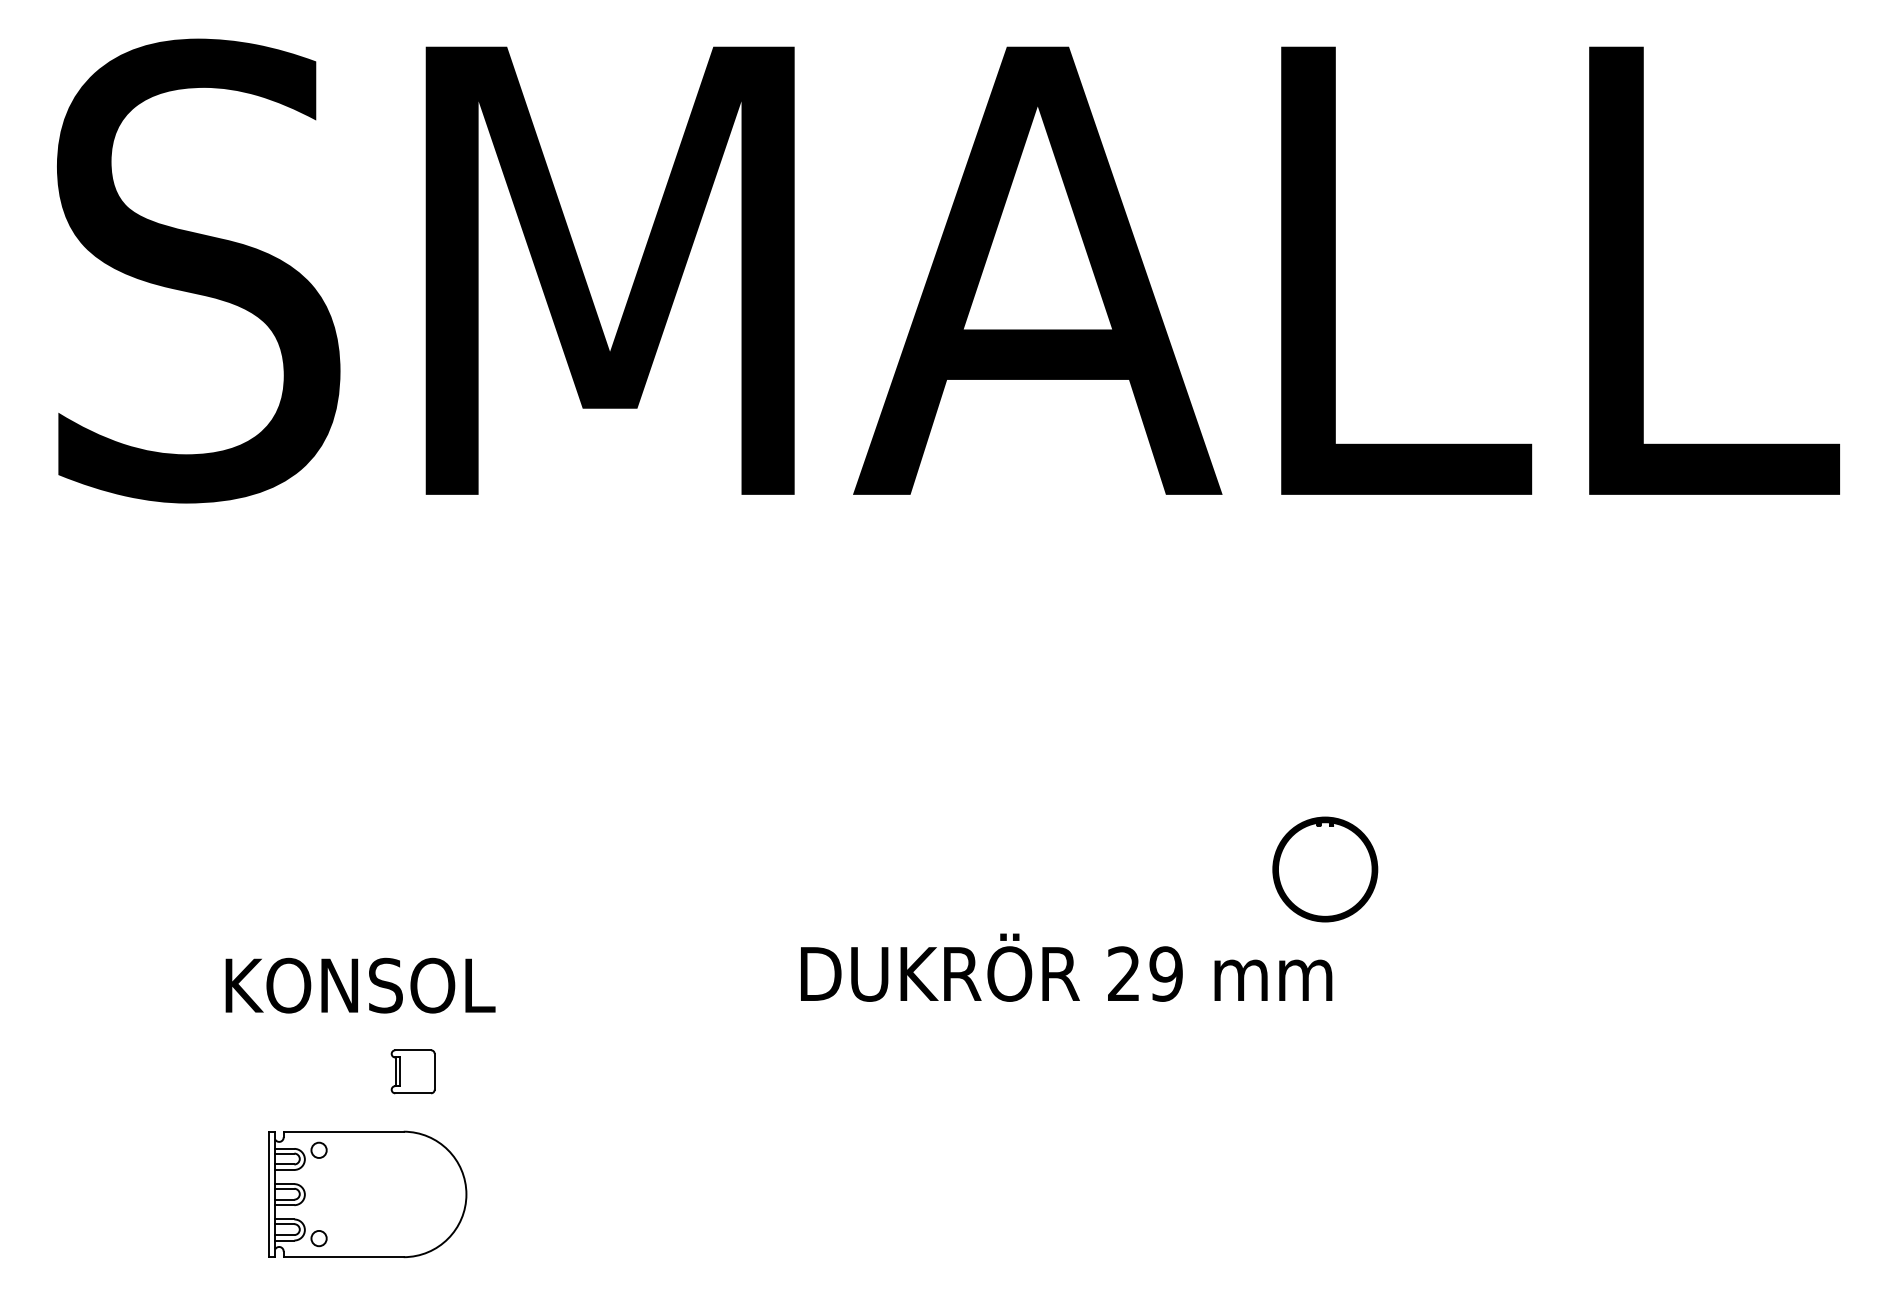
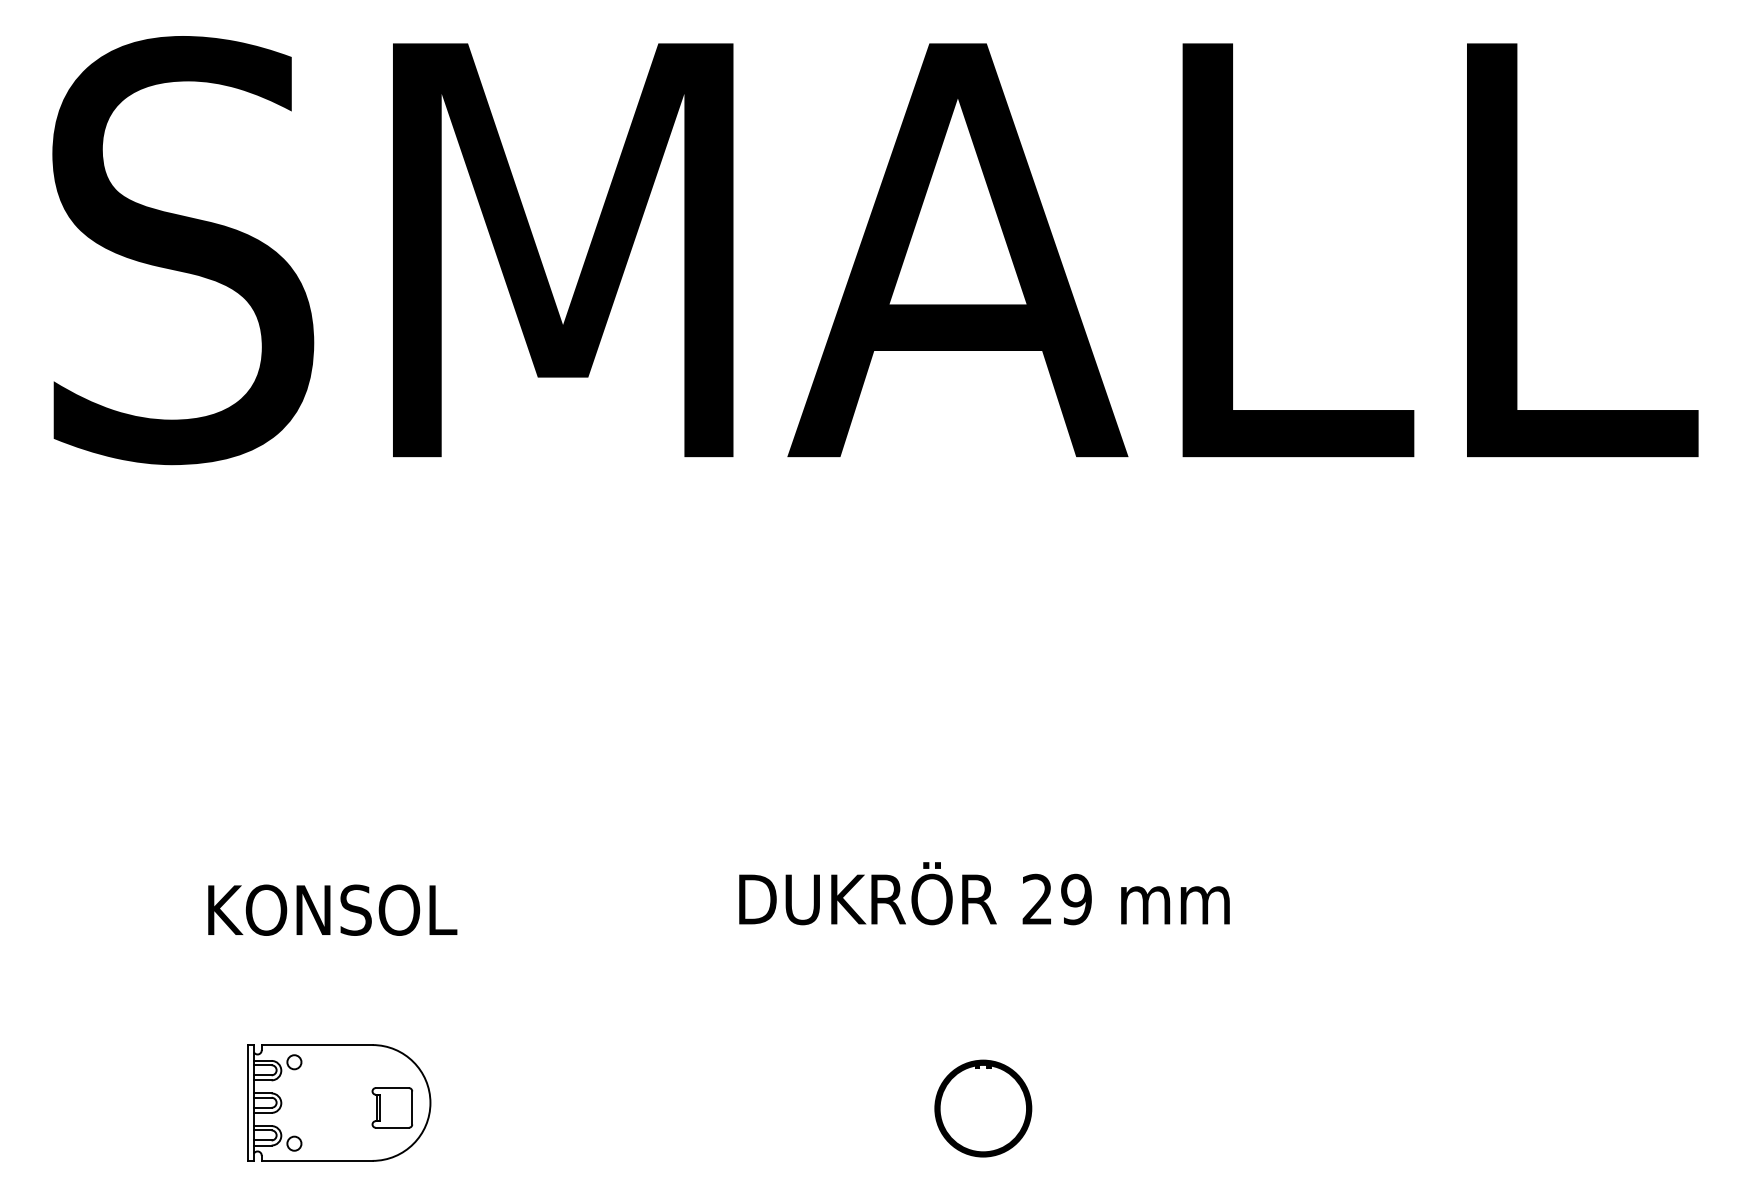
part: (1325, 869) -> (983, 1108), moved
part: (412, 1071) -> (391, 1107), moved

